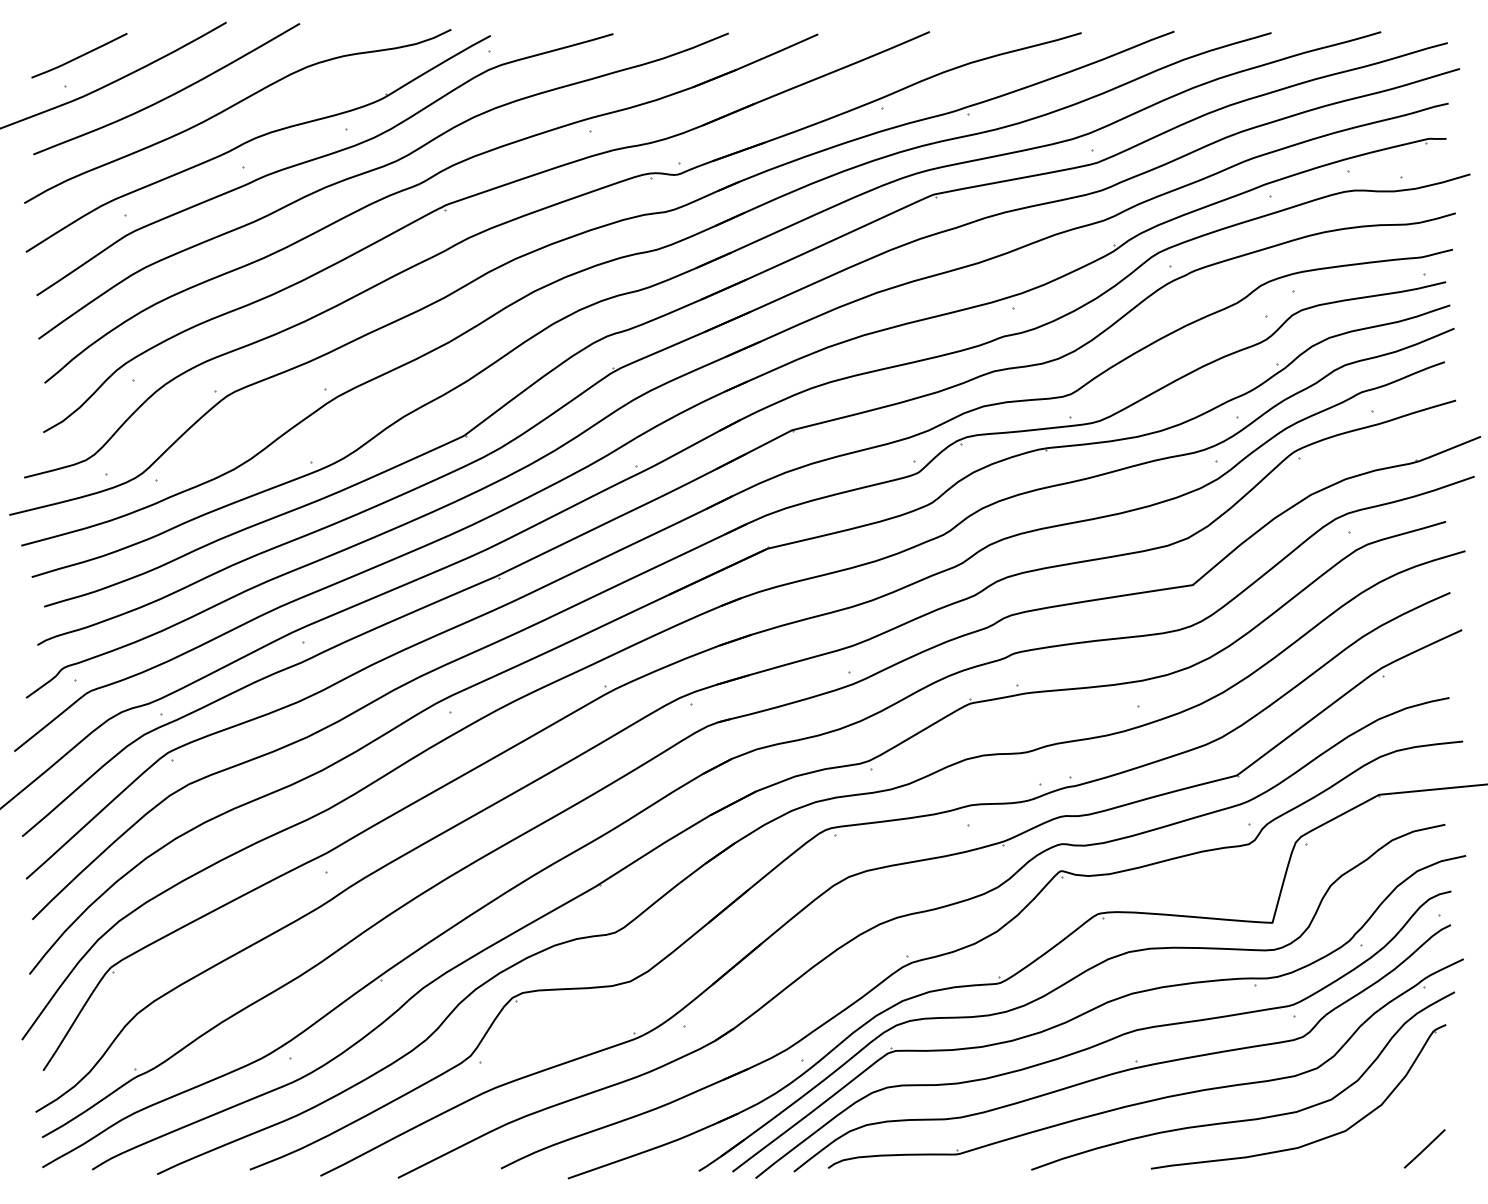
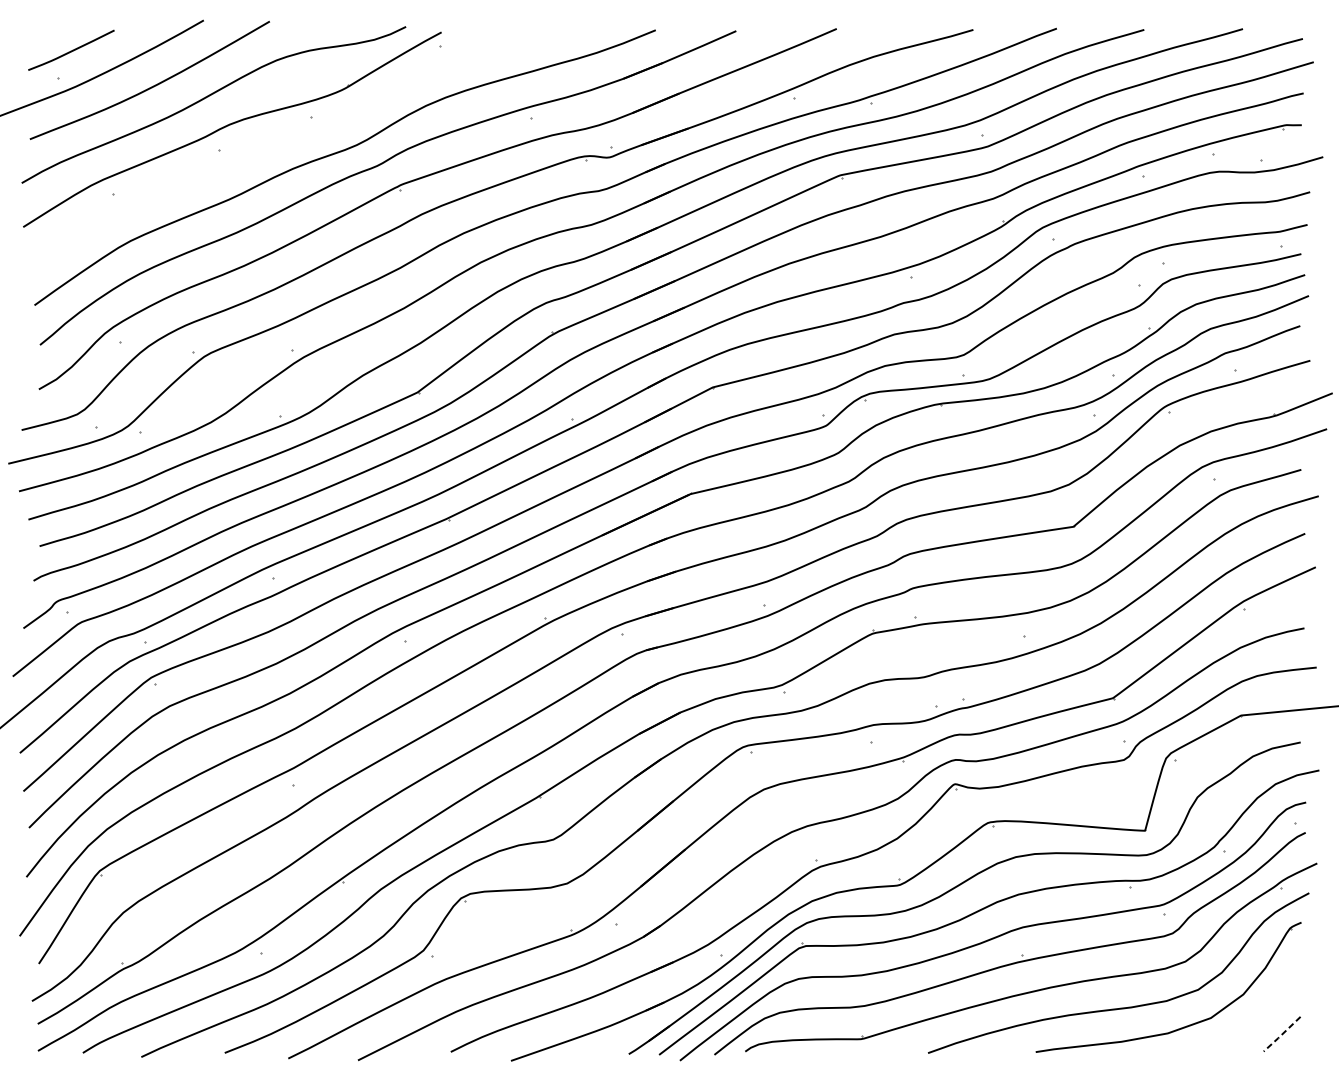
curve: (323, 157) -> (291, 141), removed
line: (1424, 1149) -> (1281, 1034), solid -> dashed

